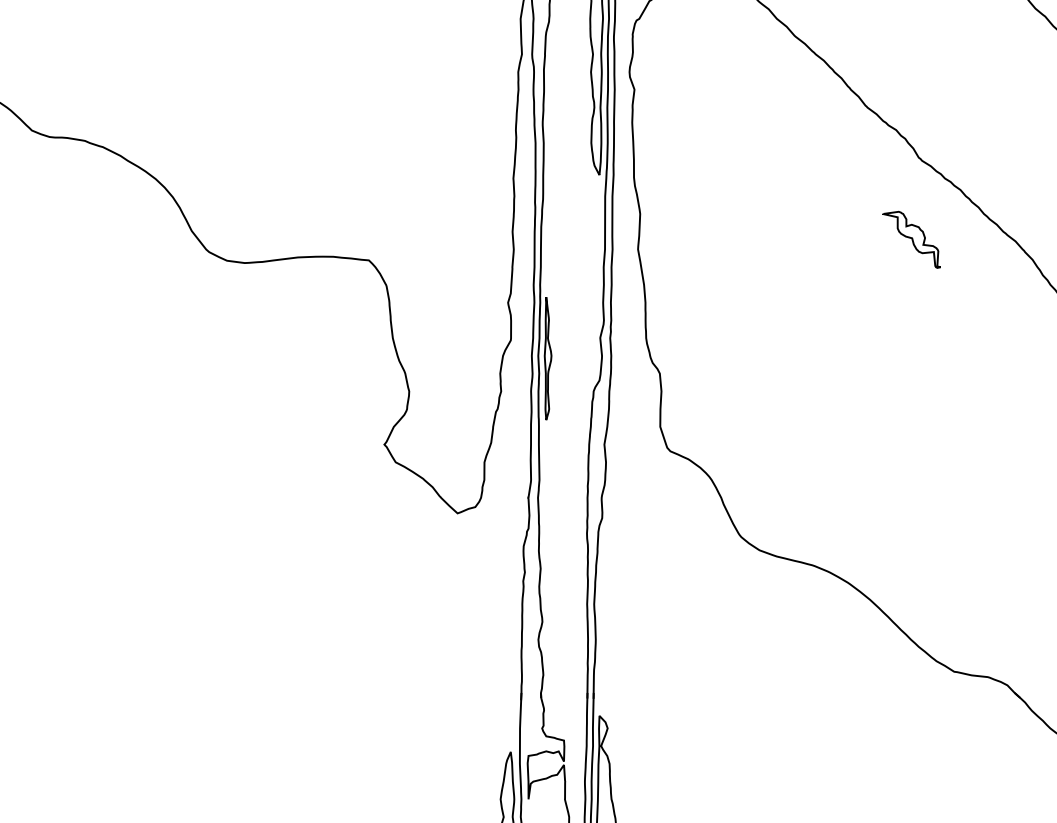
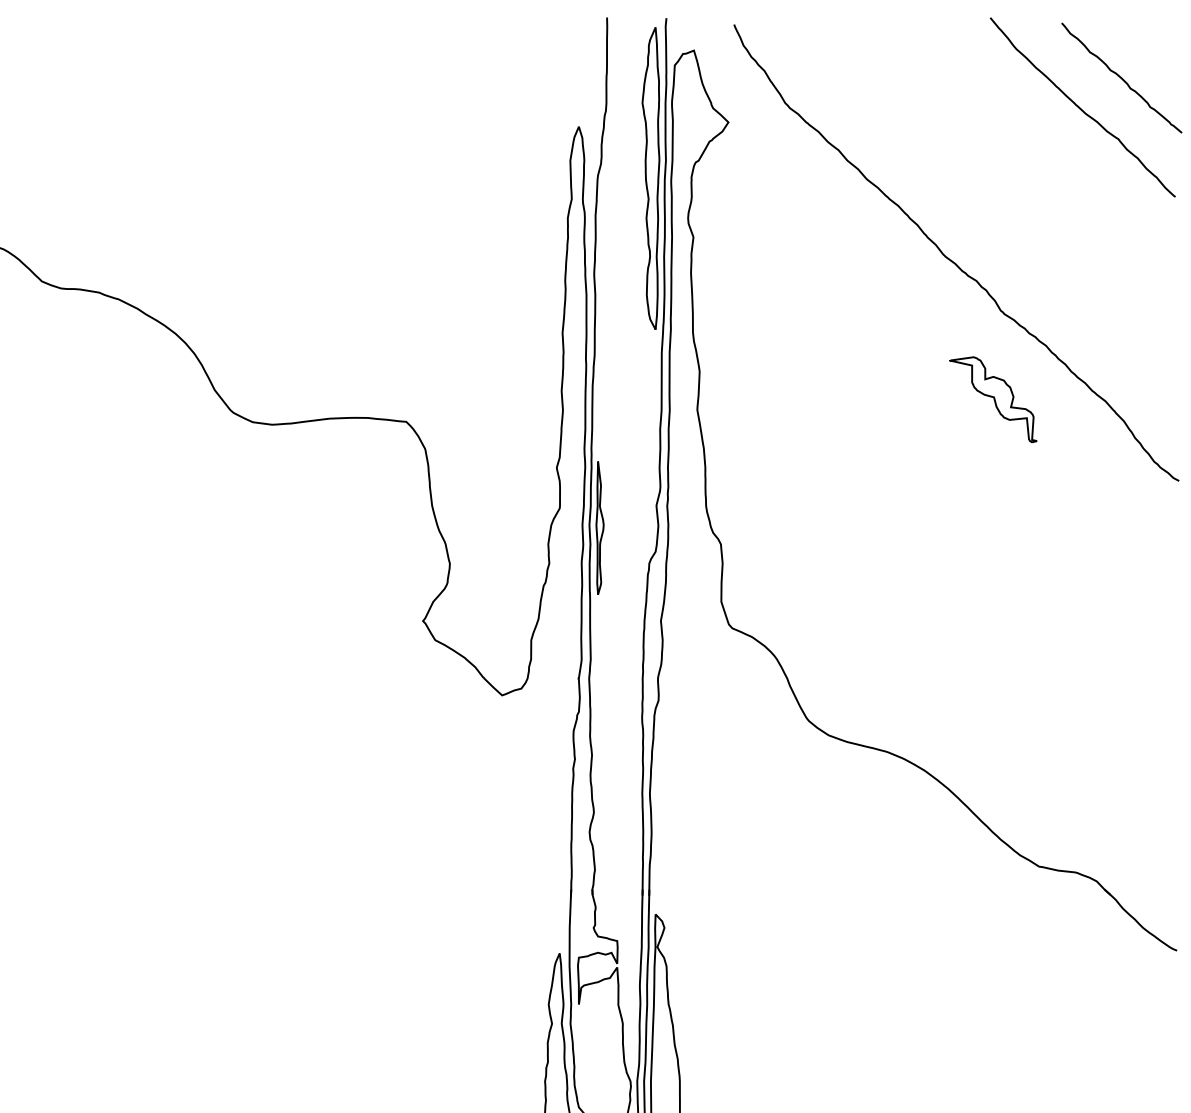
part: (911, 239) -> (992, 399), size x1.4

